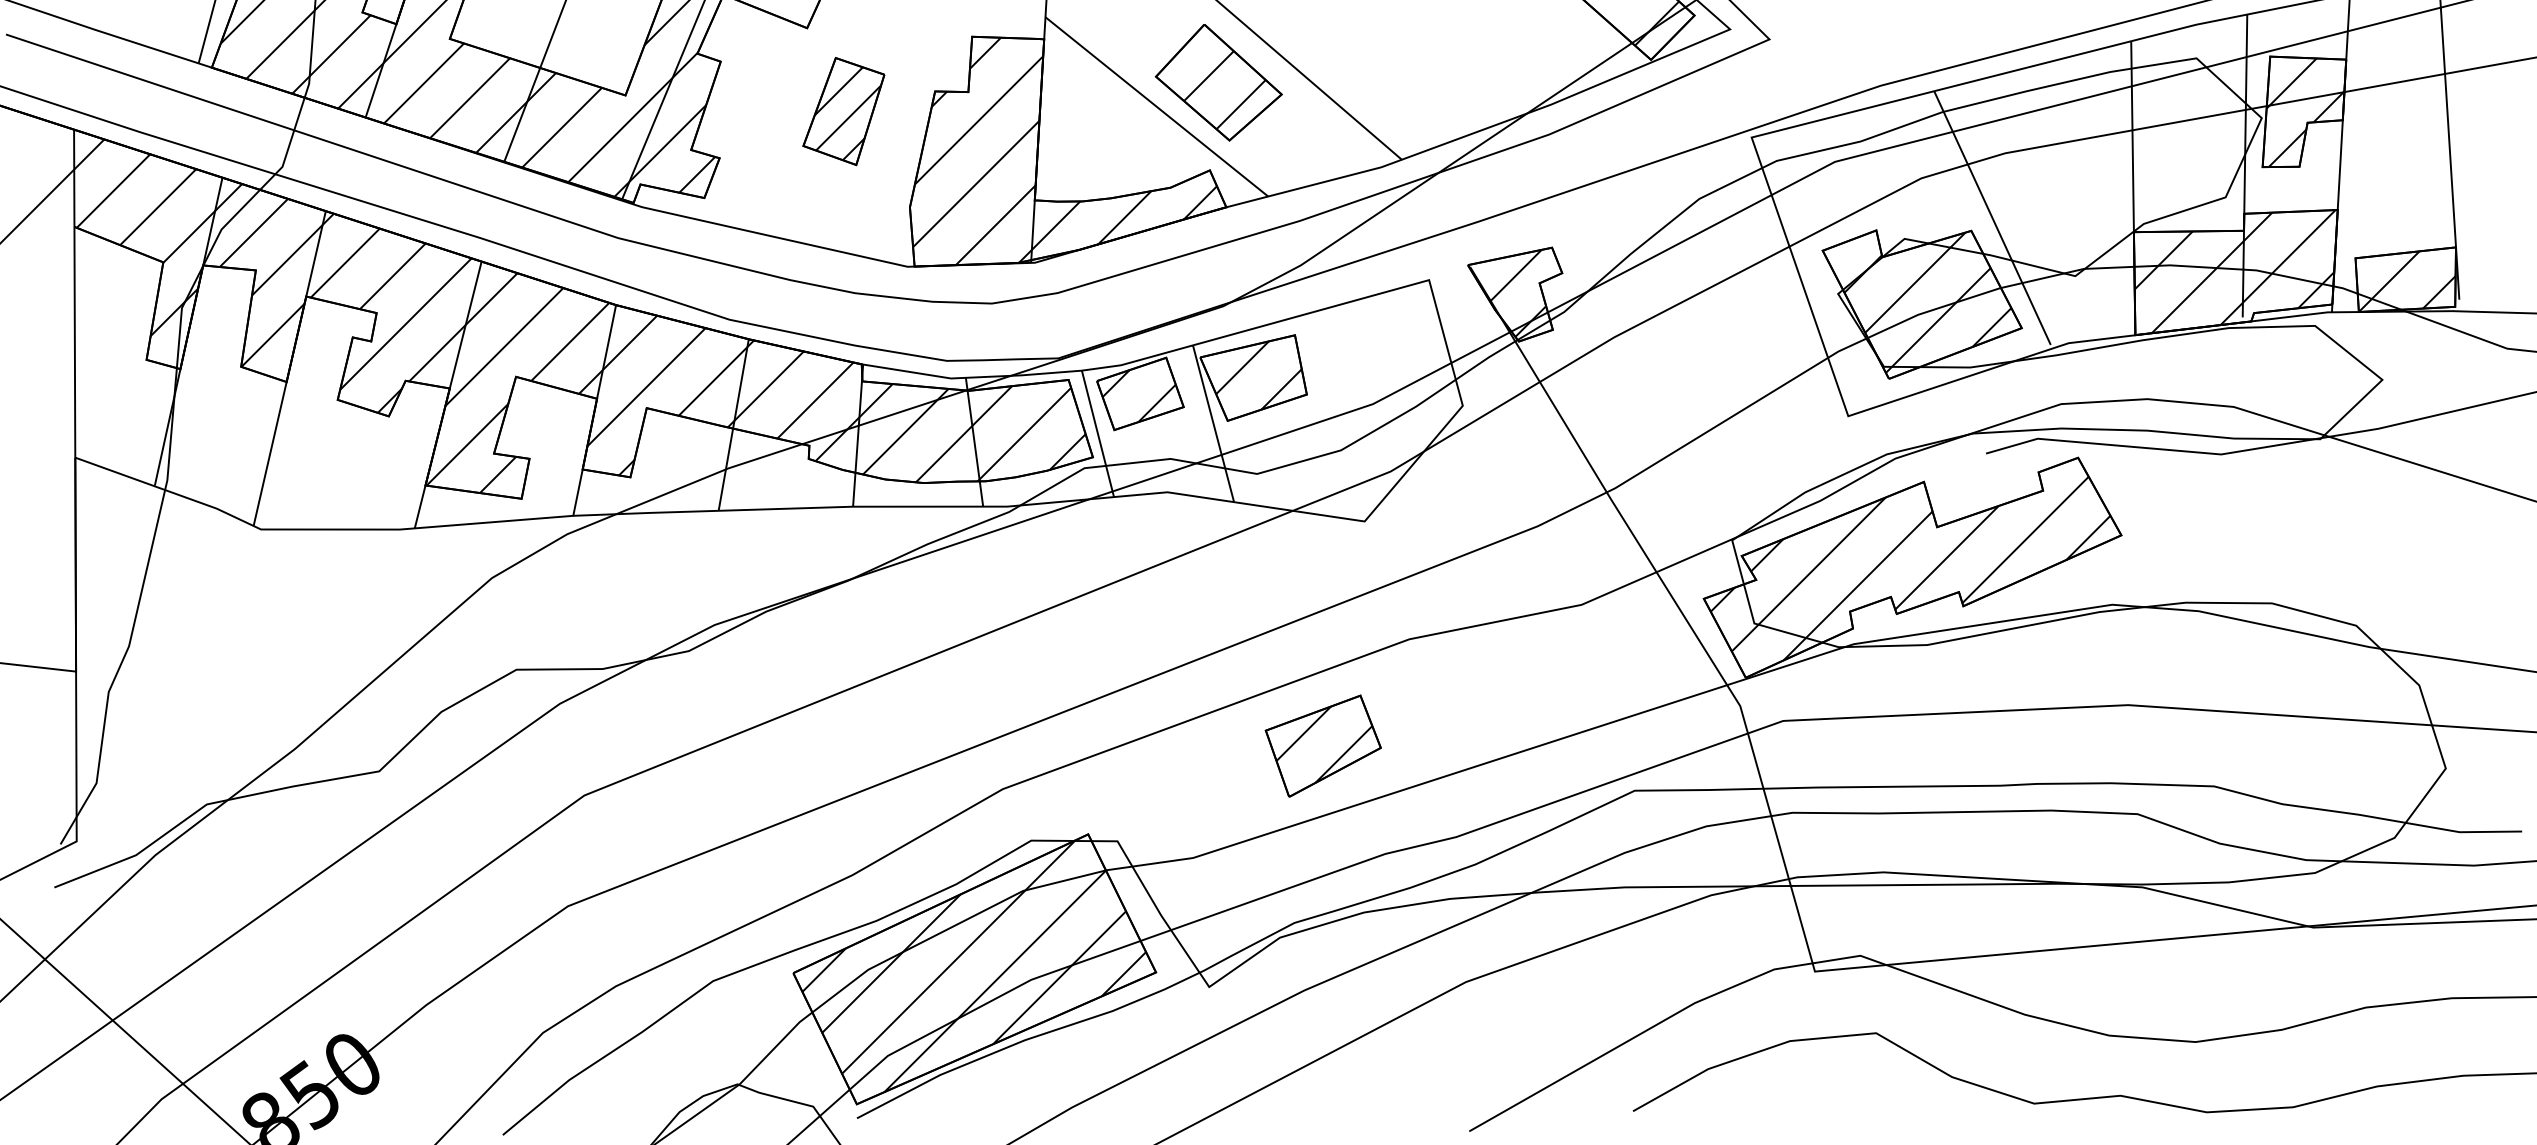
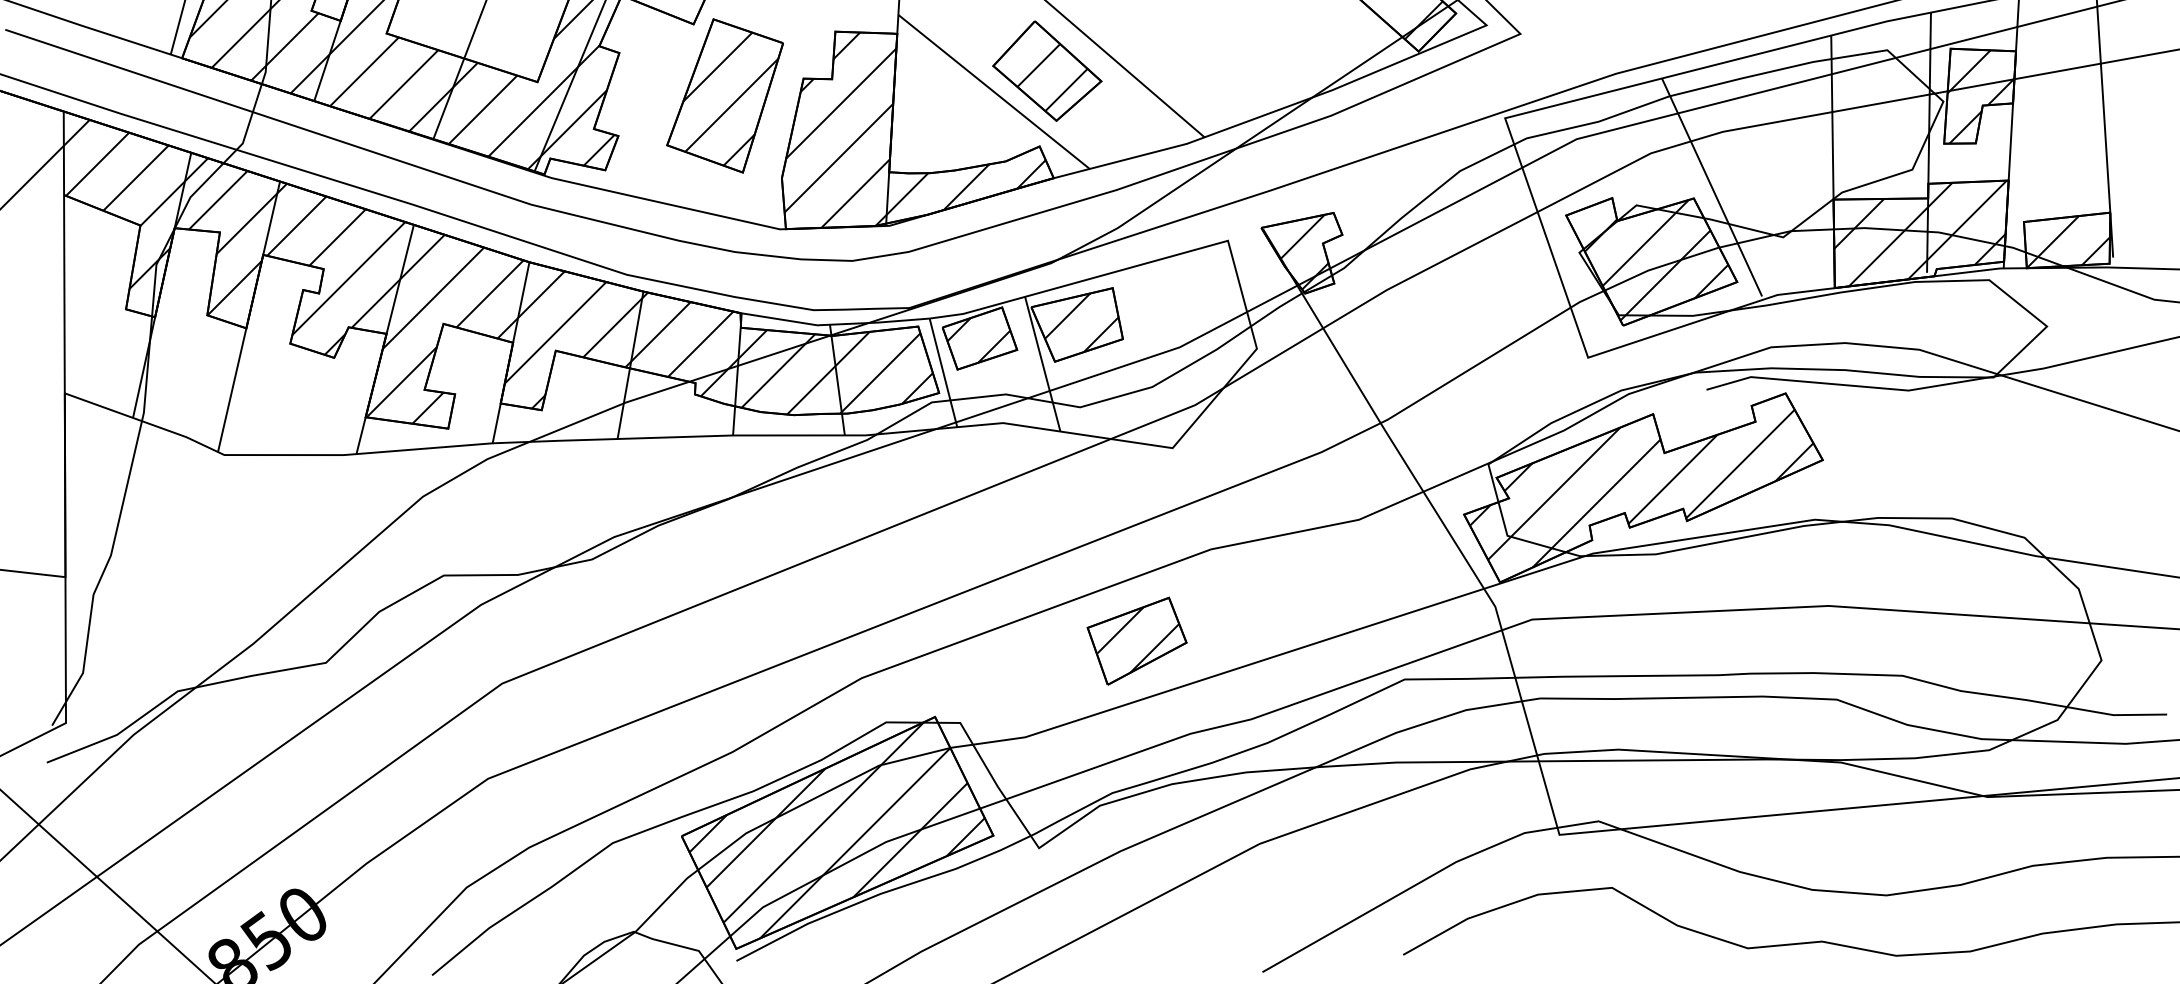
part: (843, 111) -> (724, 95), size x1.67

